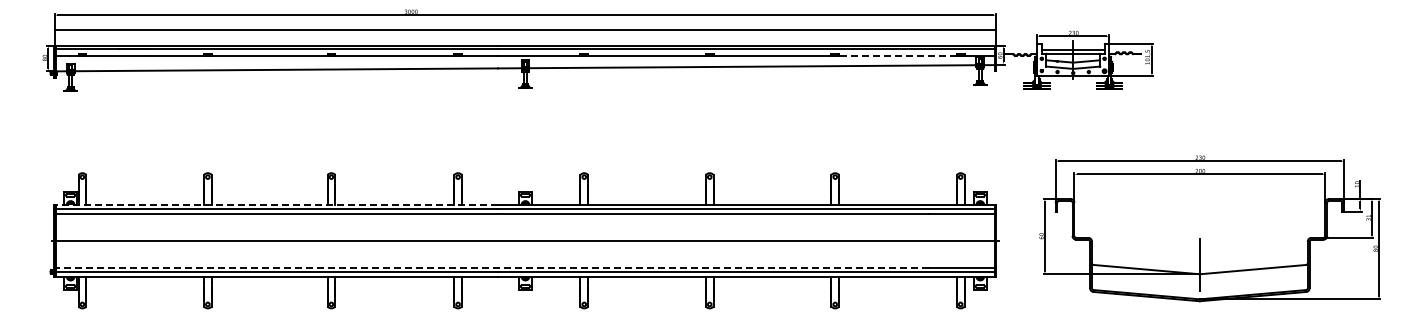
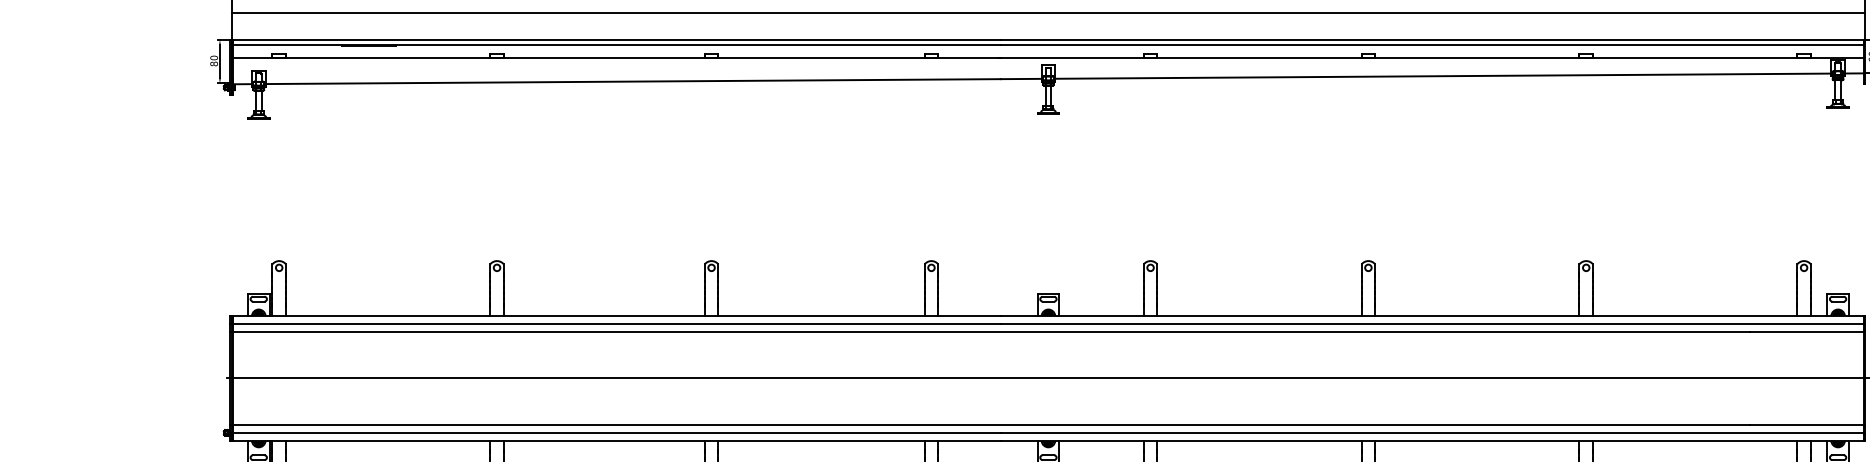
line: (897, 56) -> (1694, 58), dashed -> solid
line: (276, 204) -> (616, 315), dashed -> solid
line: (492, 267) -> (991, 424), dashed -> solid

